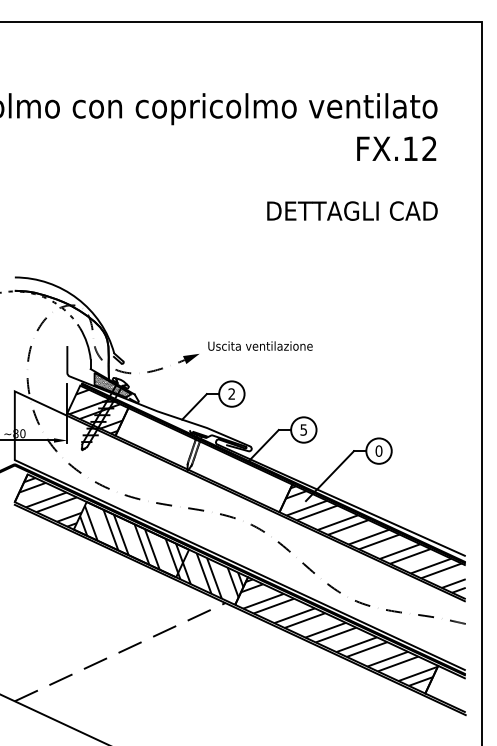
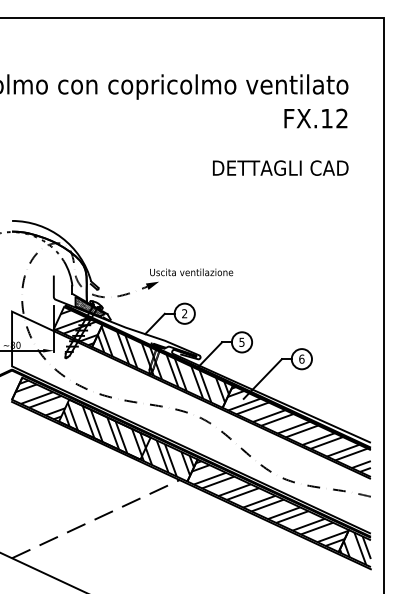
text: (260, 345) -> (191, 271), moved
text: (378, 450) -> (301, 358), 0 -> 6
hatch: (204, 457) -> (162, 364), added
hatch: (445, 689) -> (354, 548), added

